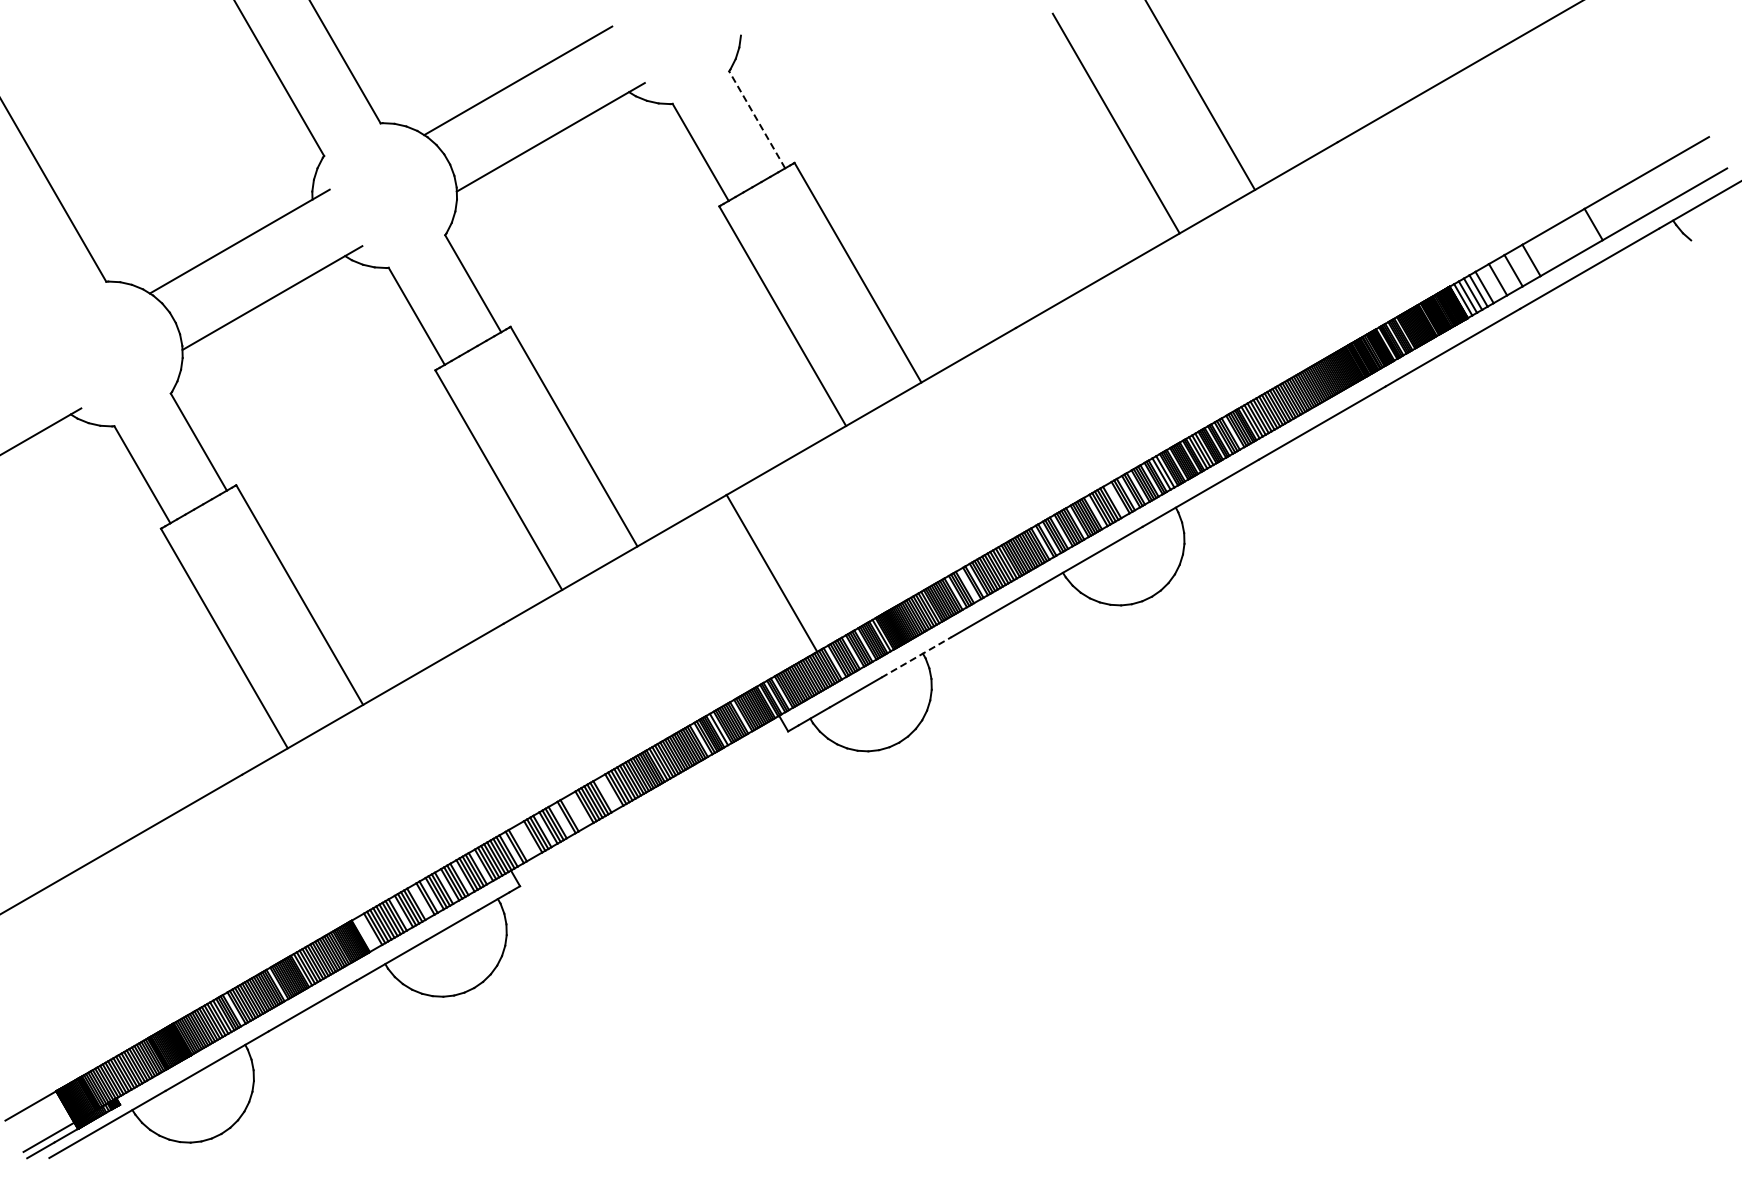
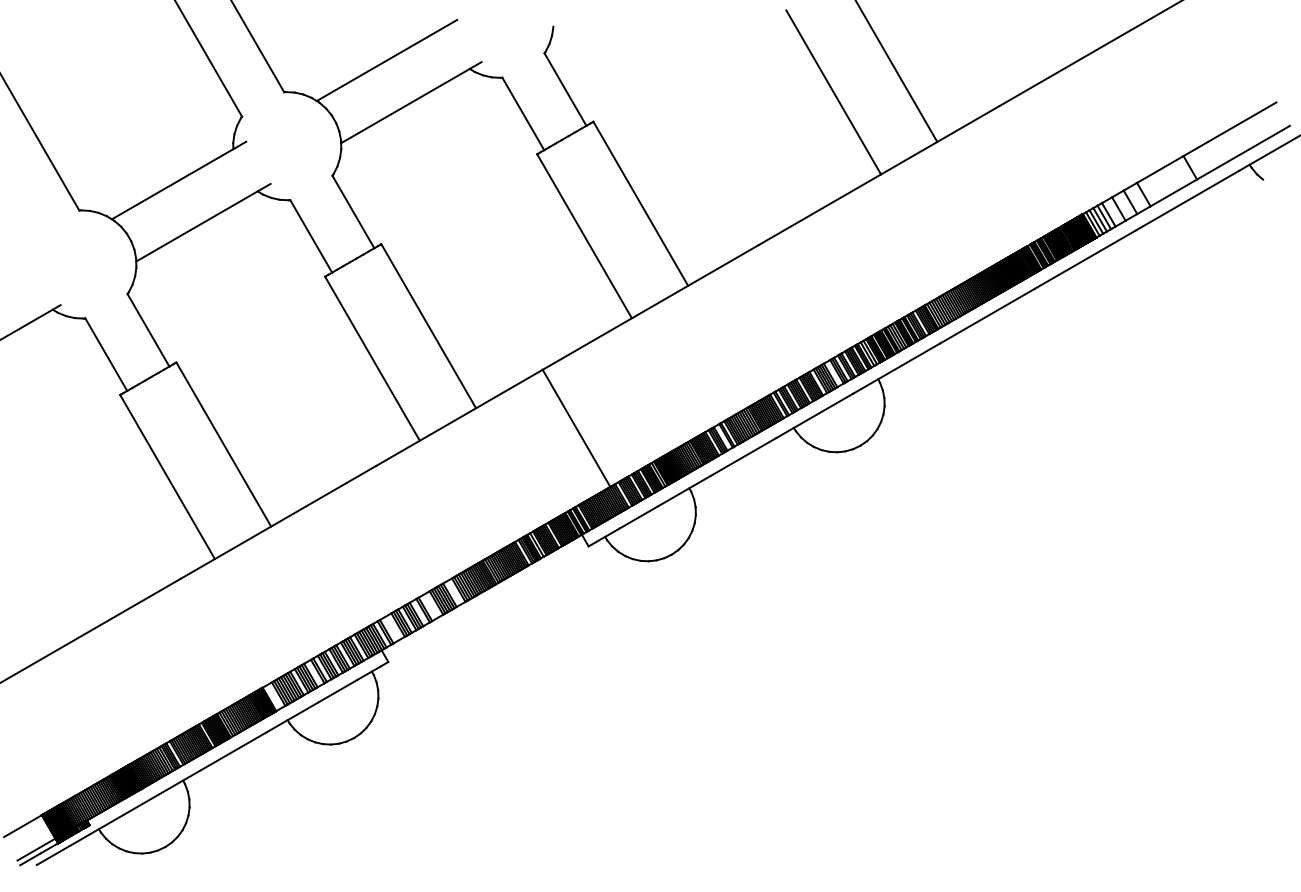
line: (756, 119) -> (564, 89), dashed -> solid
line: (916, 657) -> (684, 491), dashed -> solid

